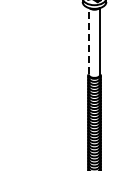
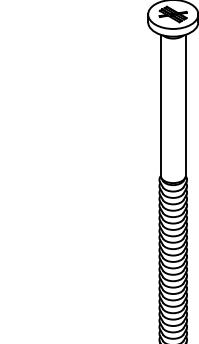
line: (88, 40) -> (160, 103), dashed -> solid

